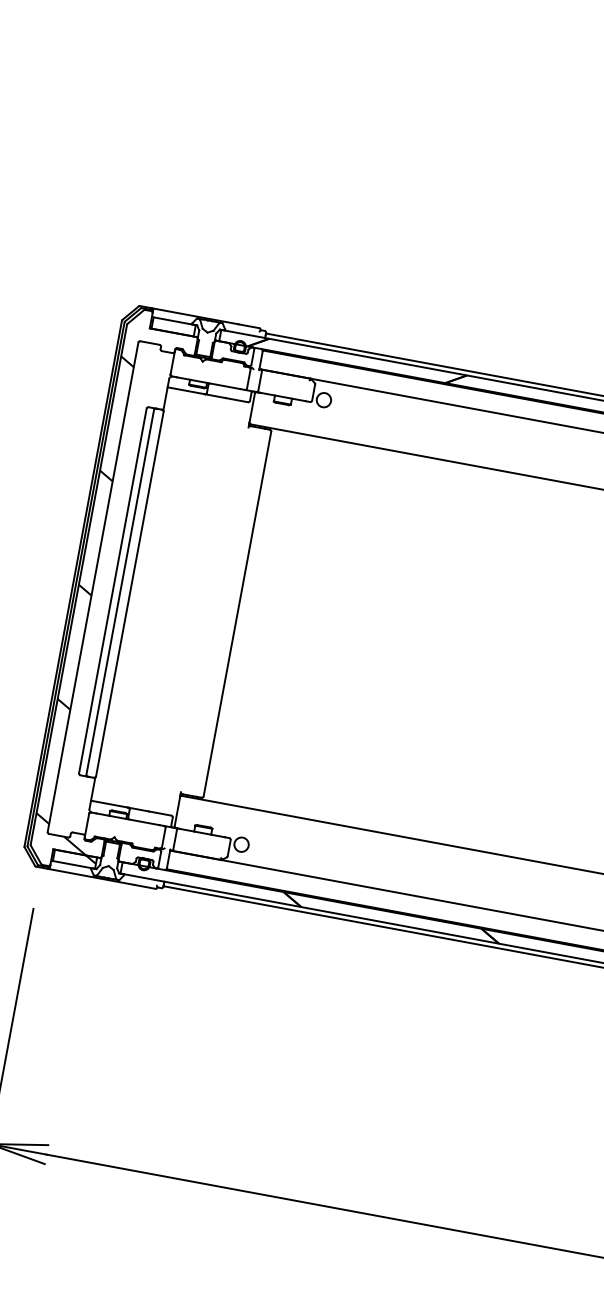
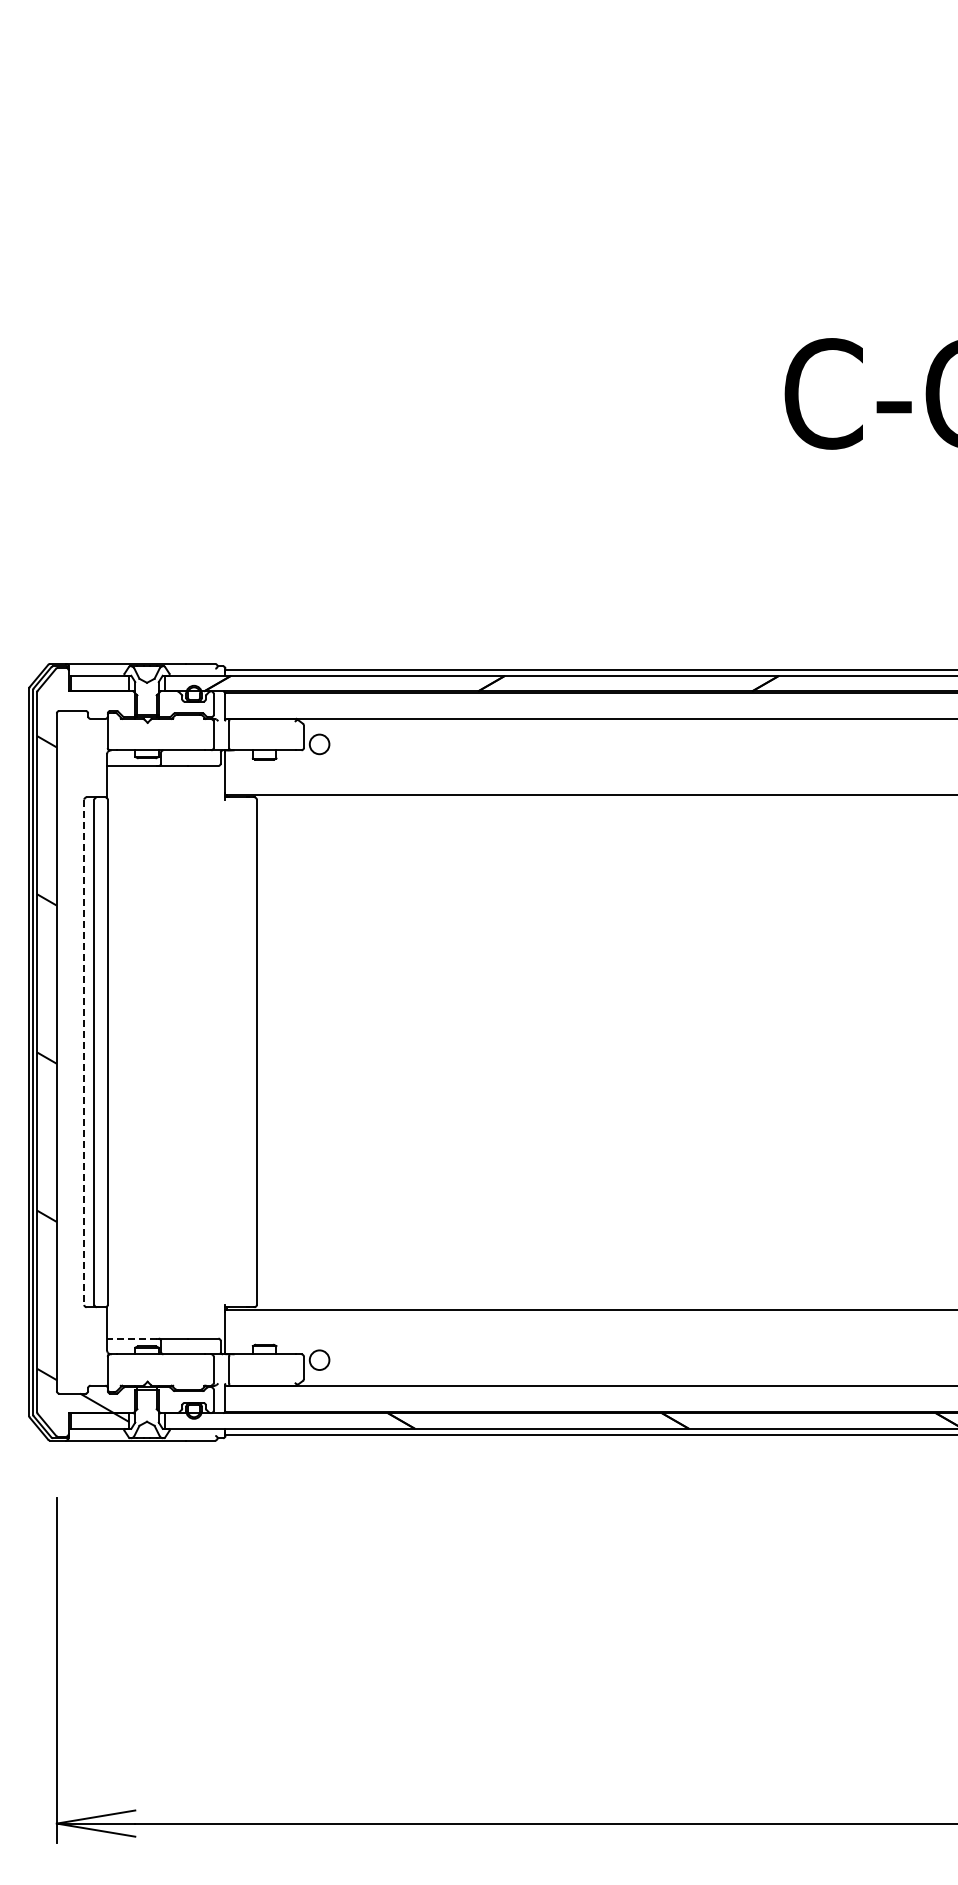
line: (113, 591) -> (84, 1052), solid -> dashed
line: (108, 803) -> (131, 1338), solid -> dashed

